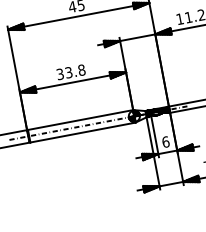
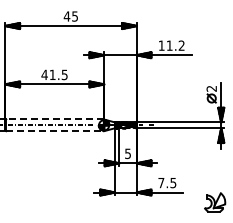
text: (70, 71) -> (54, 74), 33.8 -> 41.5
line: (80, 119) -> (55, 119), solid -> dashed
line: (83, 132) -> (55, 131), solid -> dashed
text: (166, 141) -> (128, 153), 6 -> 5

